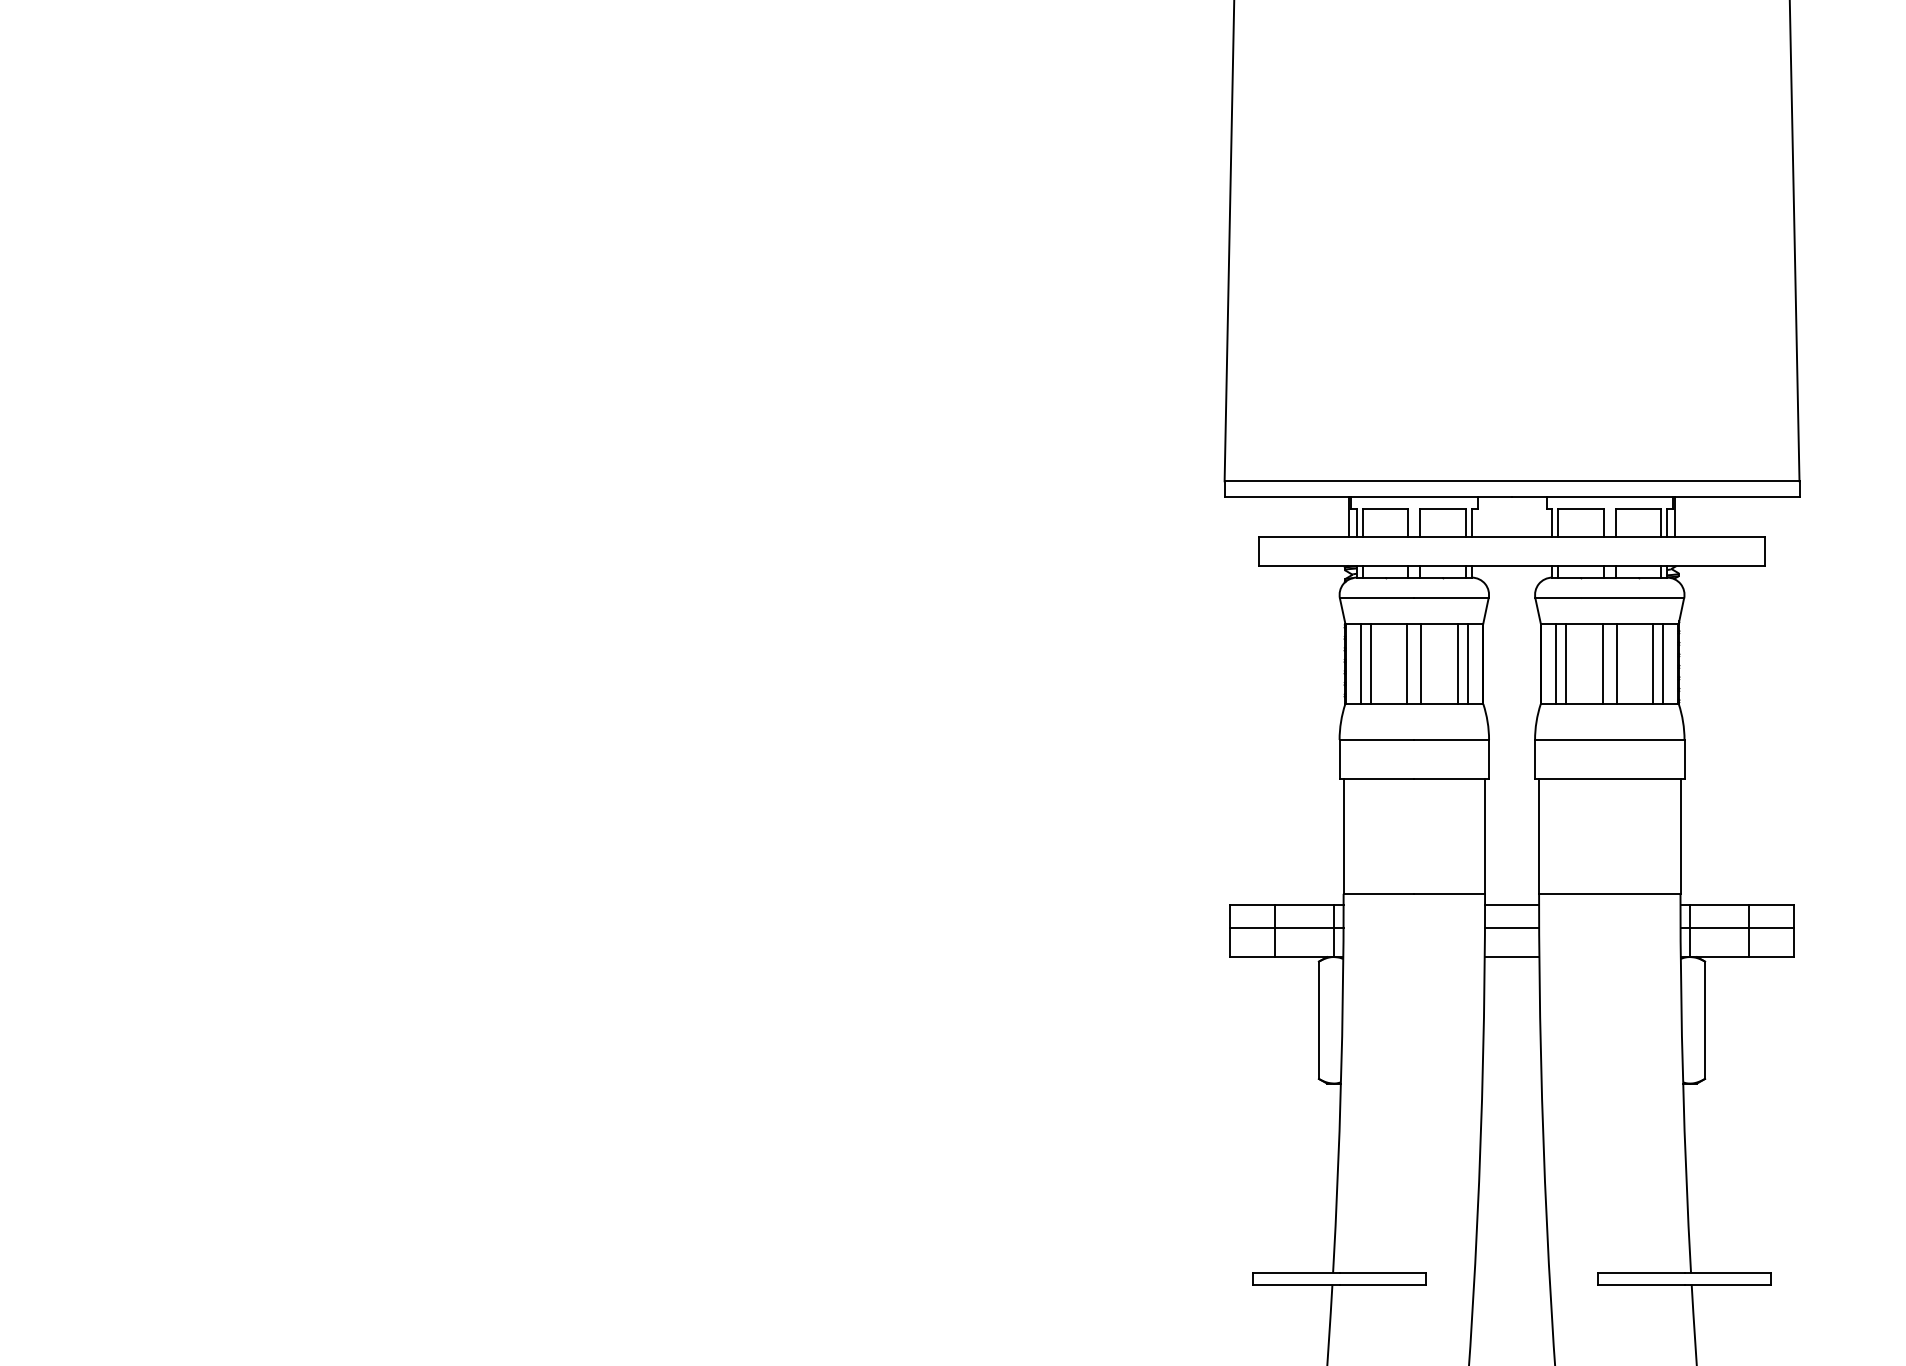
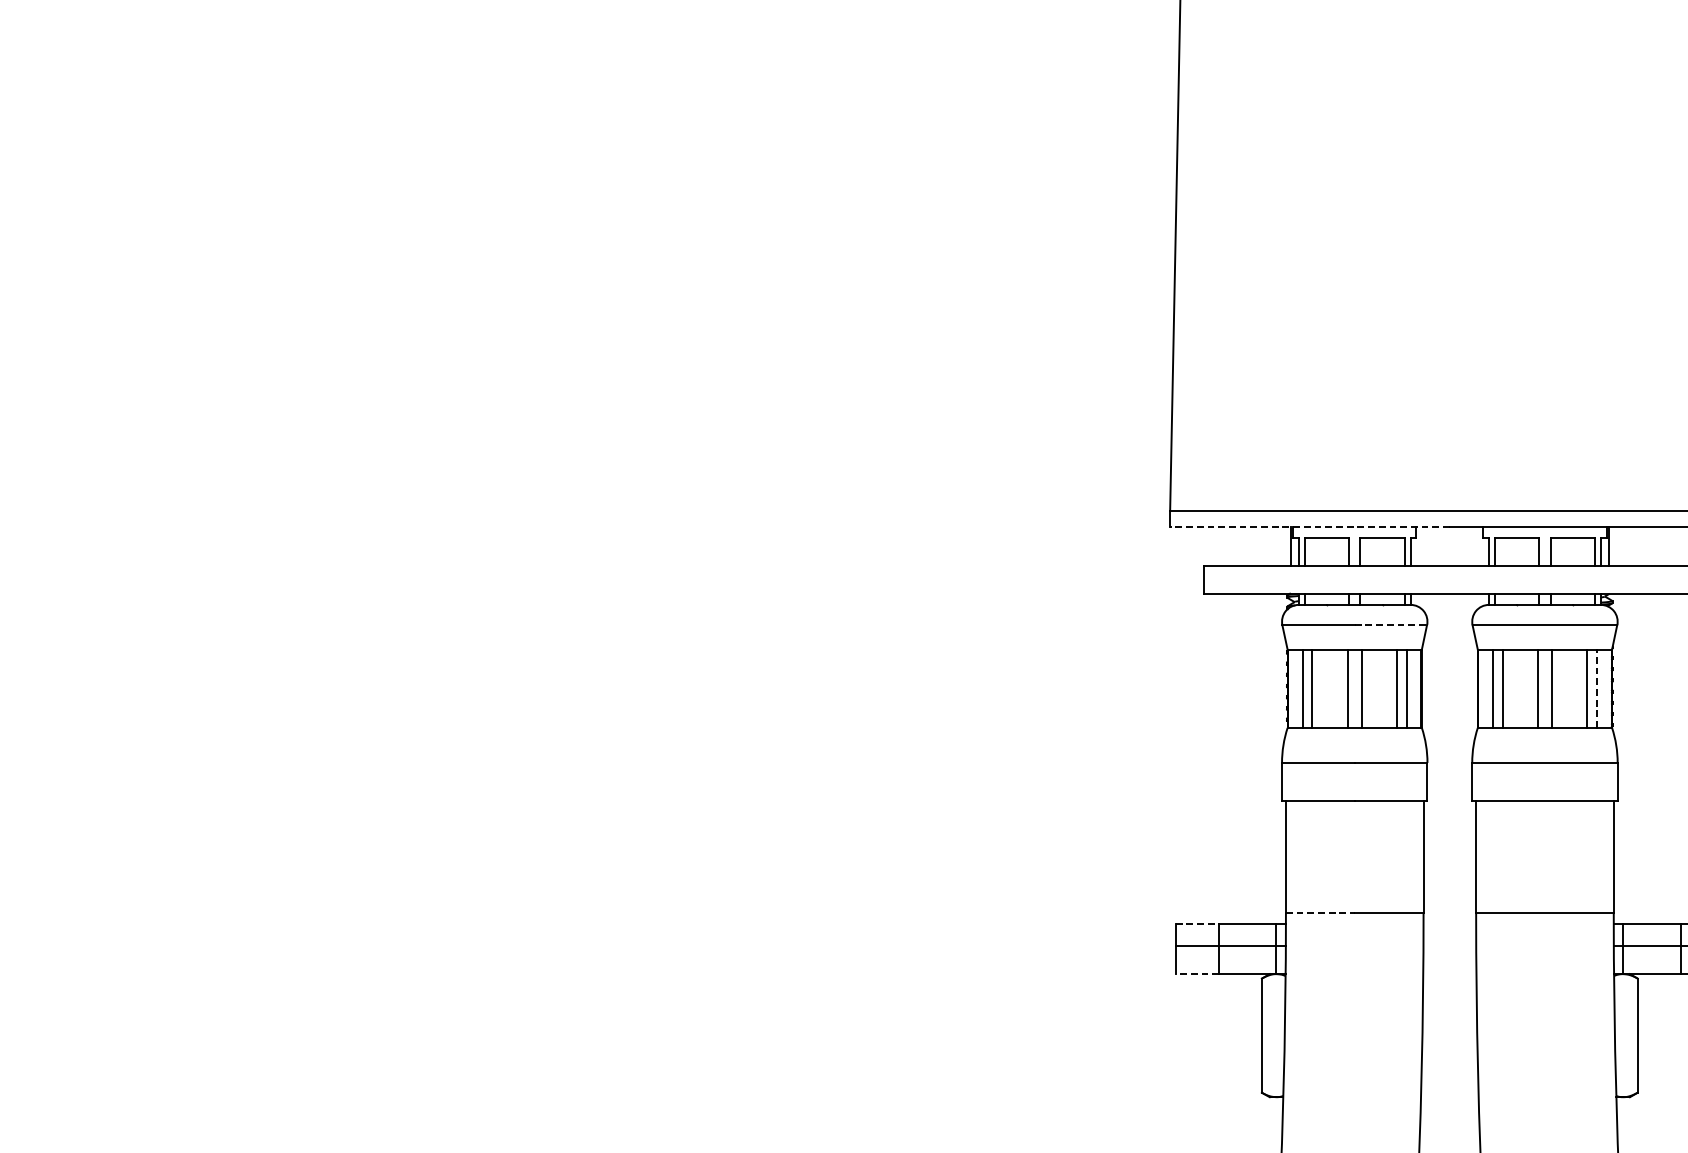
line: (1368, 497) -> (1310, 526), solid -> dashed
line: (1451, 598) -> (1390, 625), solid -> dashed
line: (1663, 663) -> (1597, 688), solid -> dashed
line: (1379, 893) -> (1320, 912), solid -> dashed
line: (1253, 905) -> (1198, 923), solid -> dashed
line: (1512, 905) -> (1450, 923), removed
line: (1511, 928) -> (1449, 946), removed
line: (1252, 957) -> (1197, 974), solid -> dashed
line: (1511, 957) -> (1449, 974), removed

